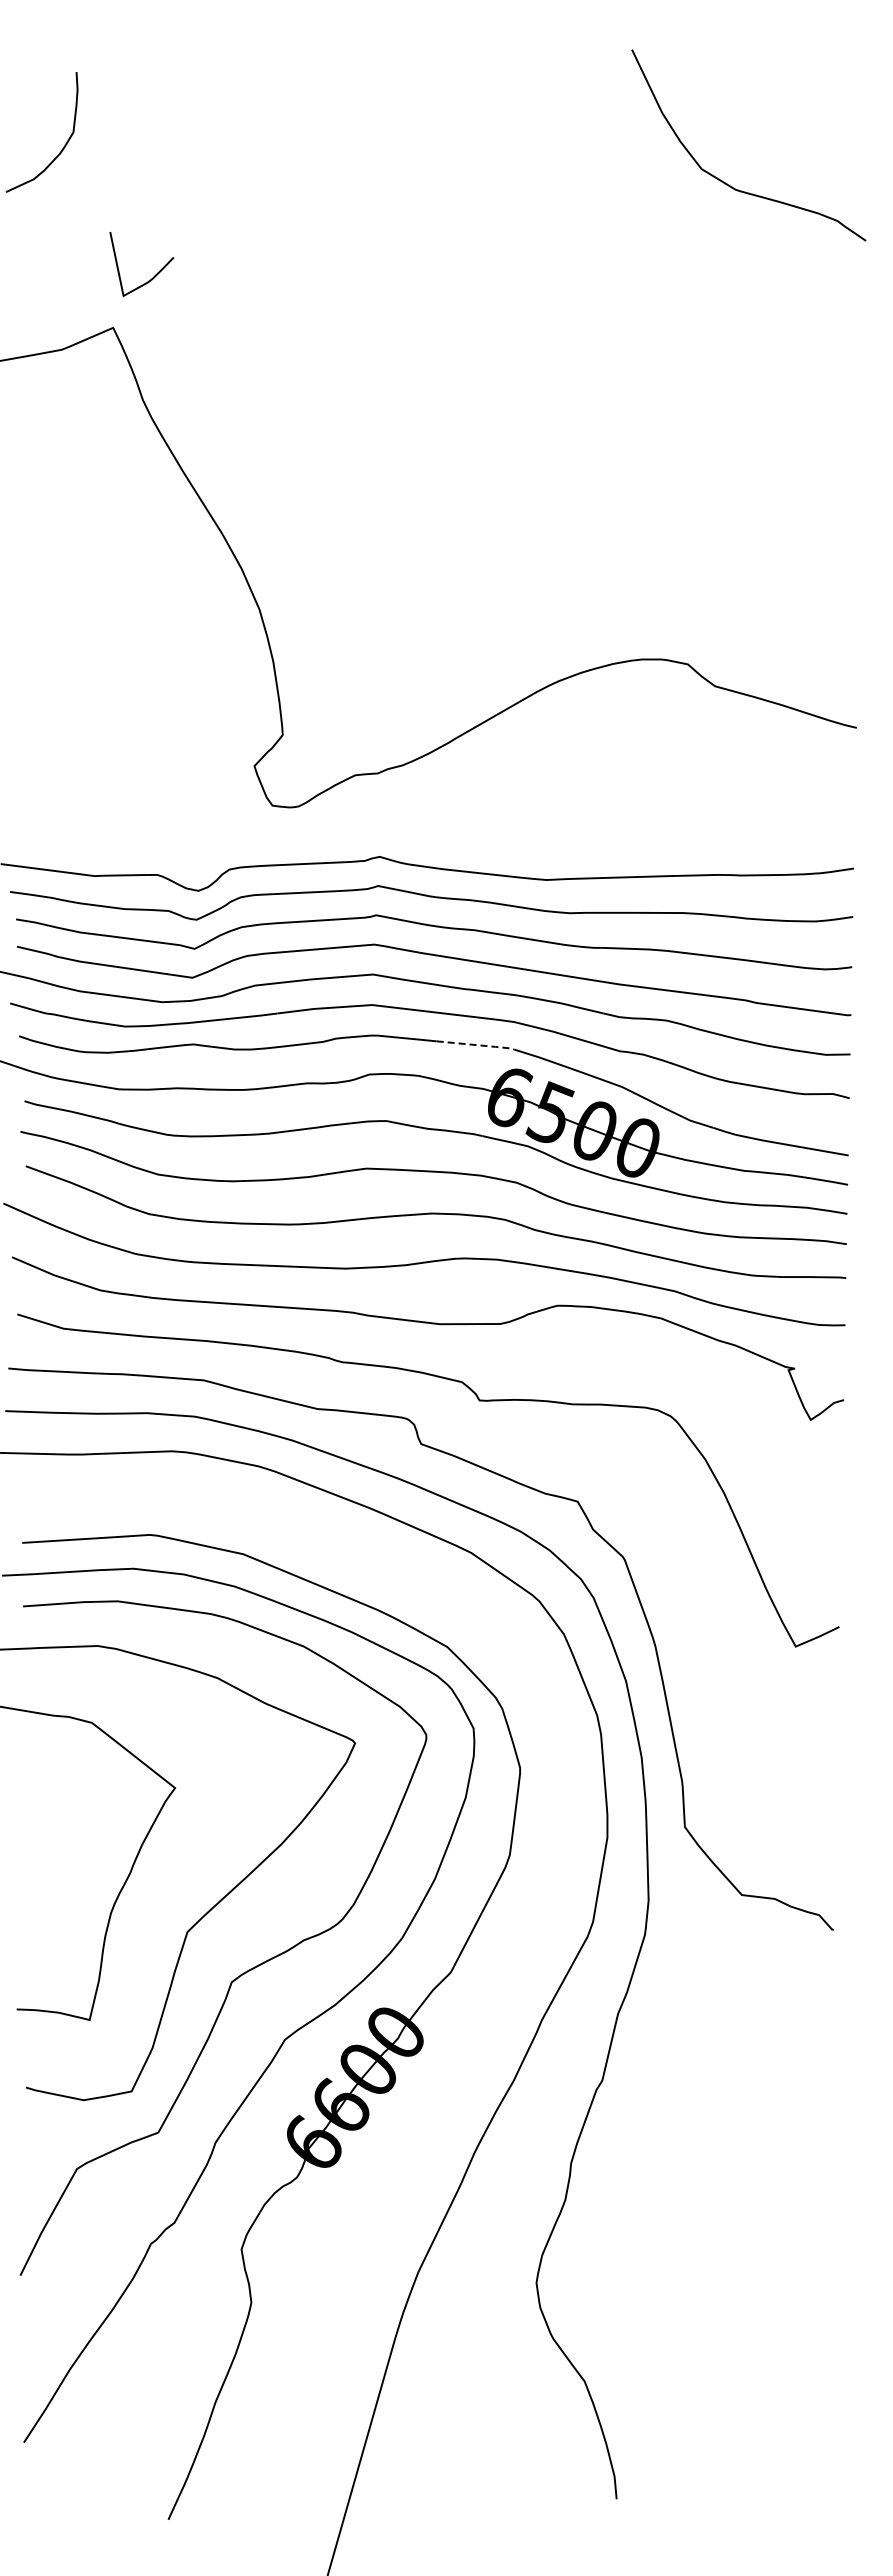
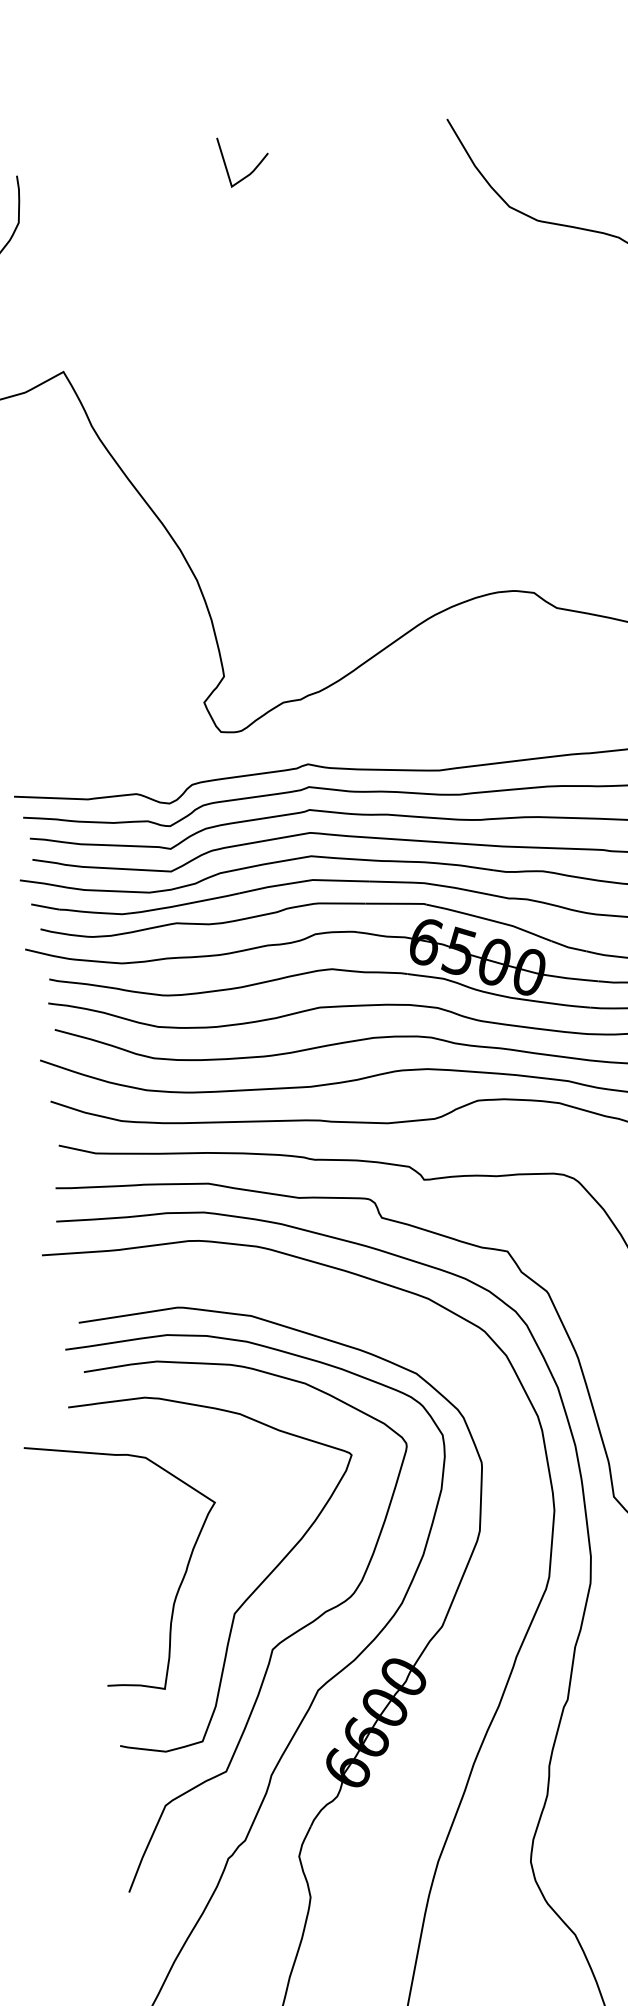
curve: (153, 276) -> (253, 169), moved
line: (477, 1045) -> (397, 904), dashed -> solid

